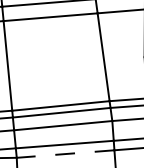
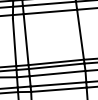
line: (64, 153) -> (58, 89), dashed -> solid

